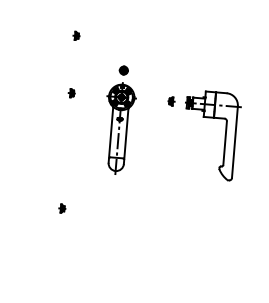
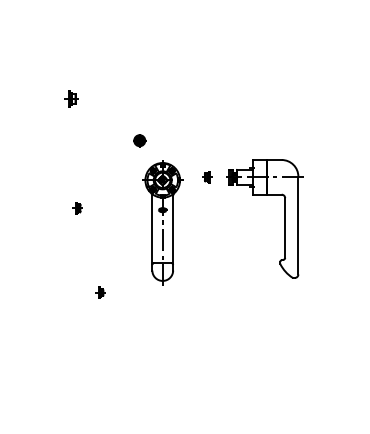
part: (76, 36) -> (71, 99), size x1.4
part: (71, 93) -> (77, 208), moved
part: (118, 128) -> (162, 222), moved
part: (62, 208) -> (100, 292), moved

